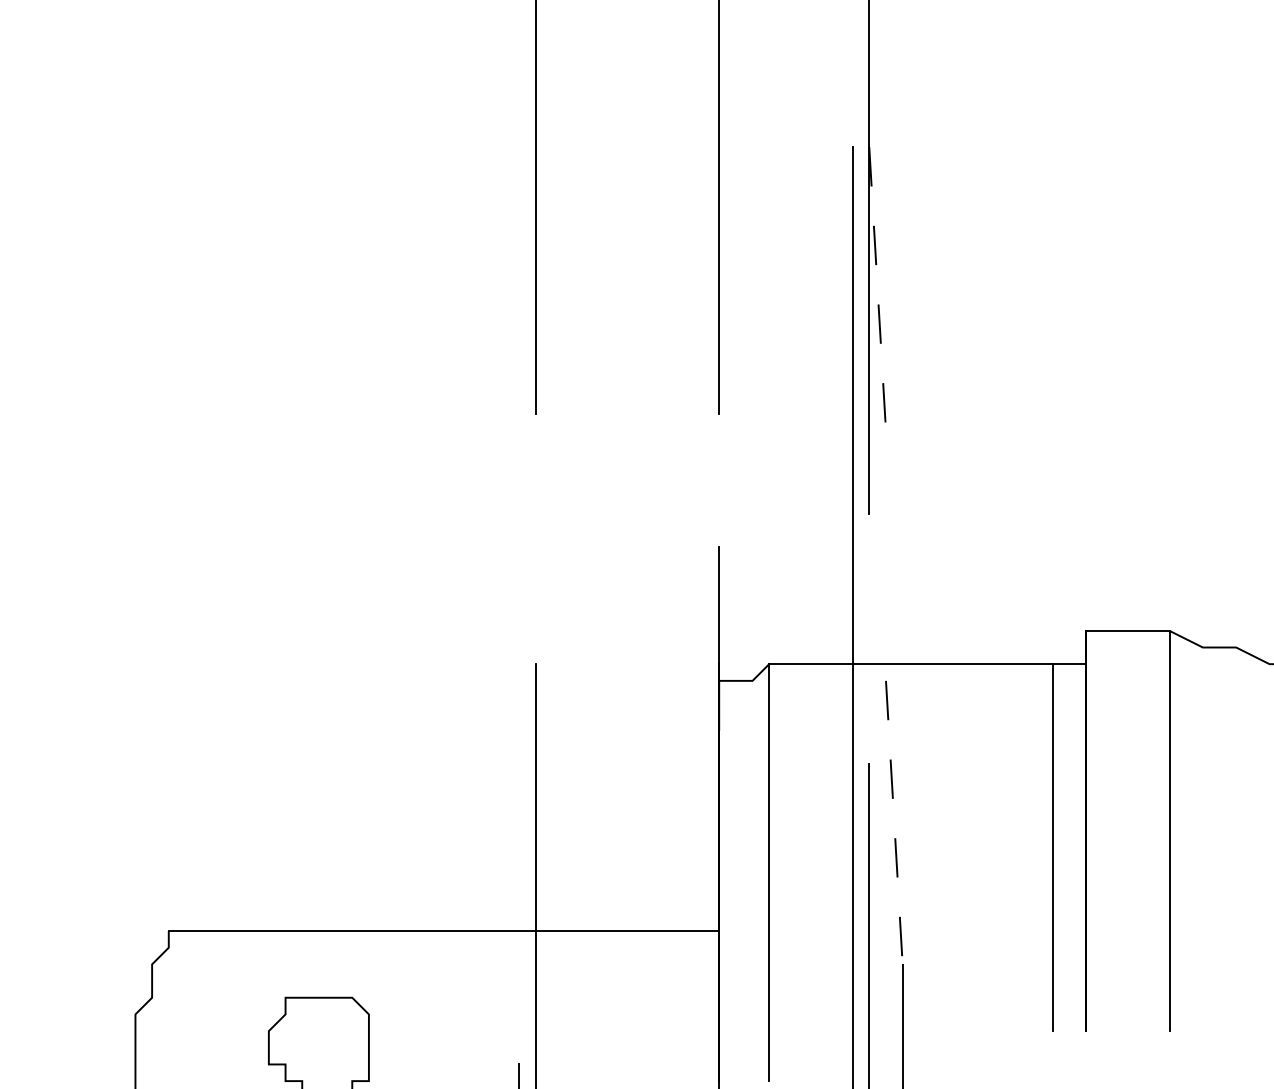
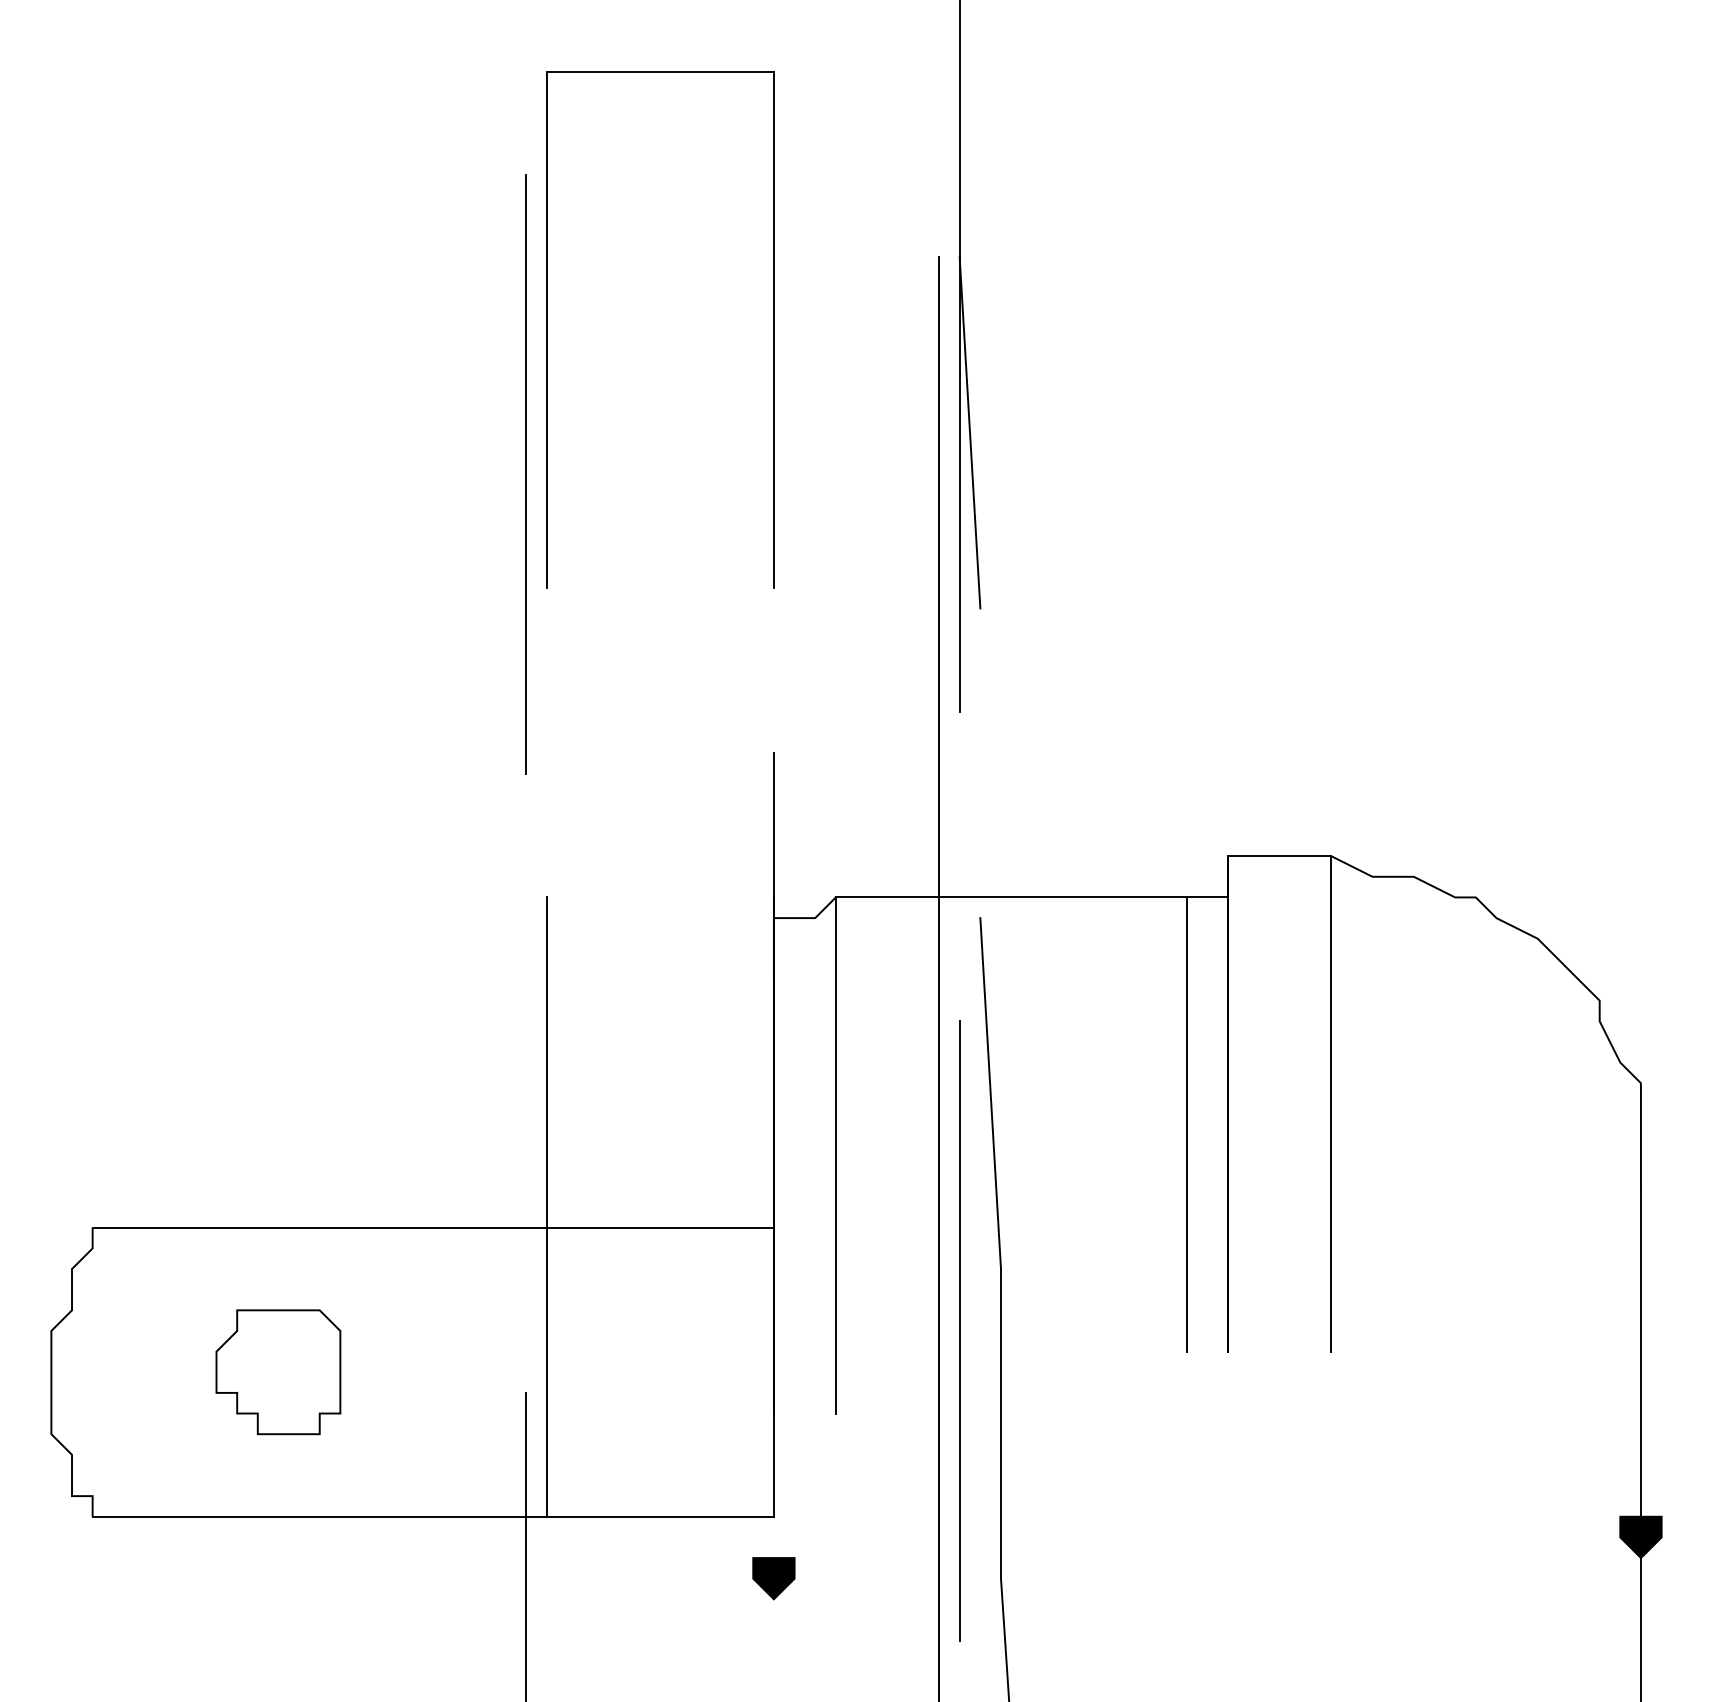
line: (878, 288) -> (970, 432), dashed -> solid
line: (519, 321) -> (526, 473), added
line: (894, 822) -> (990, 1093), dashed -> solid

